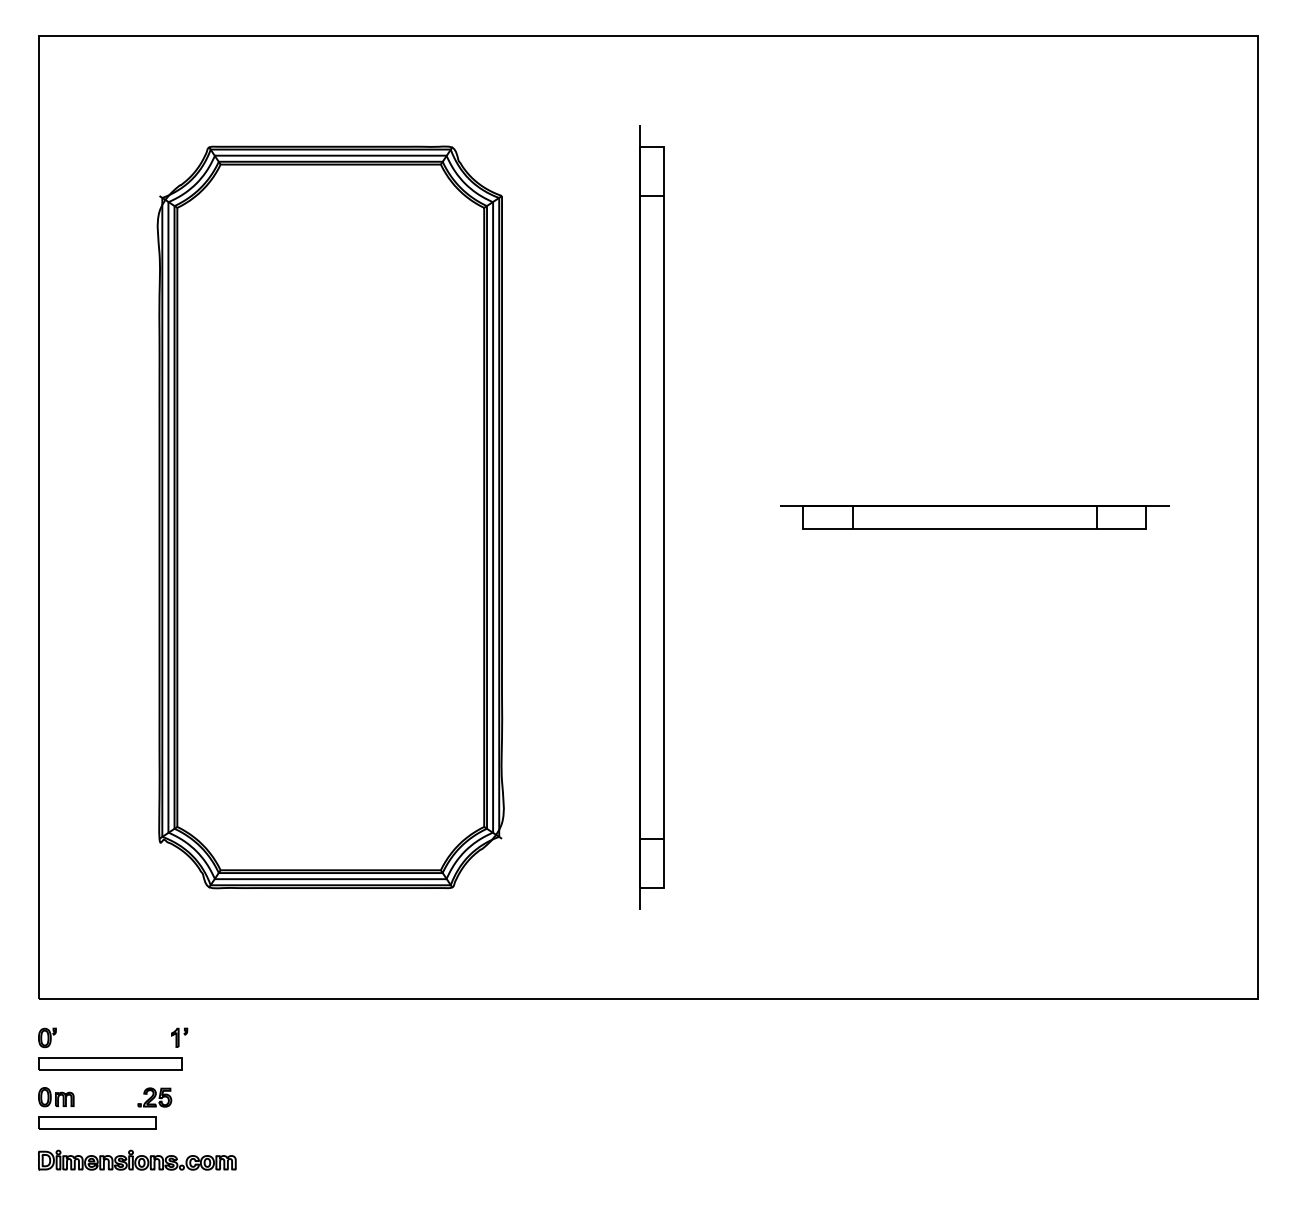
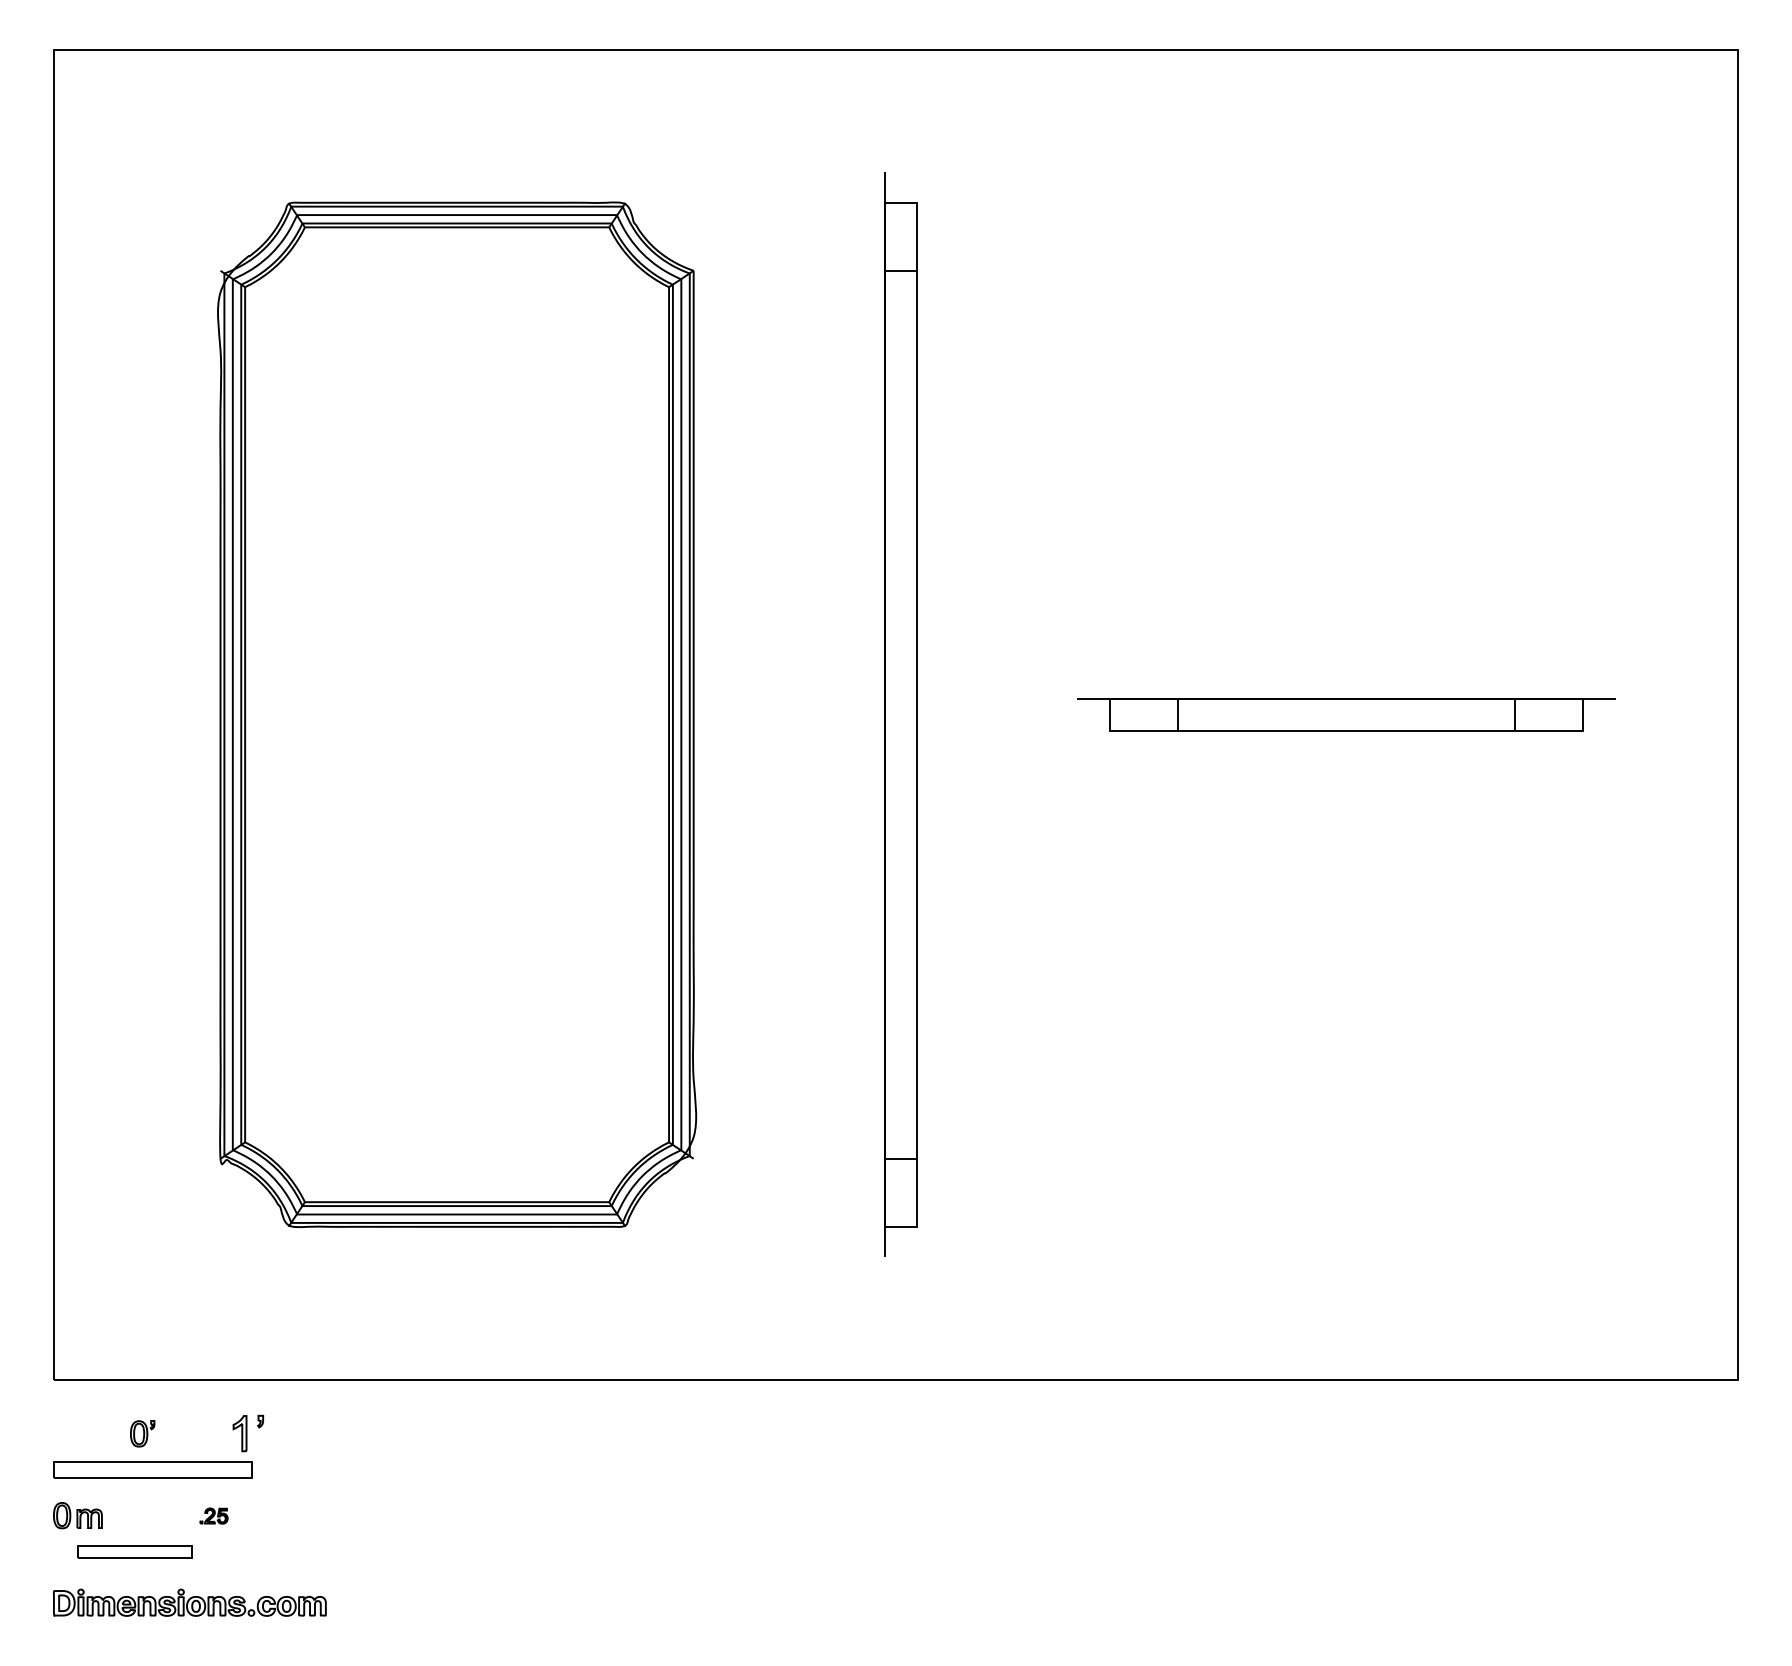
part: (47, 1037) -> (142, 1433), moved
part: (179, 1037) -> (247, 1433), size x1.4
part: (154, 1097) -> (213, 1515), size x0.6
part: (97, 1123) -> (134, 1551), size x0.7

